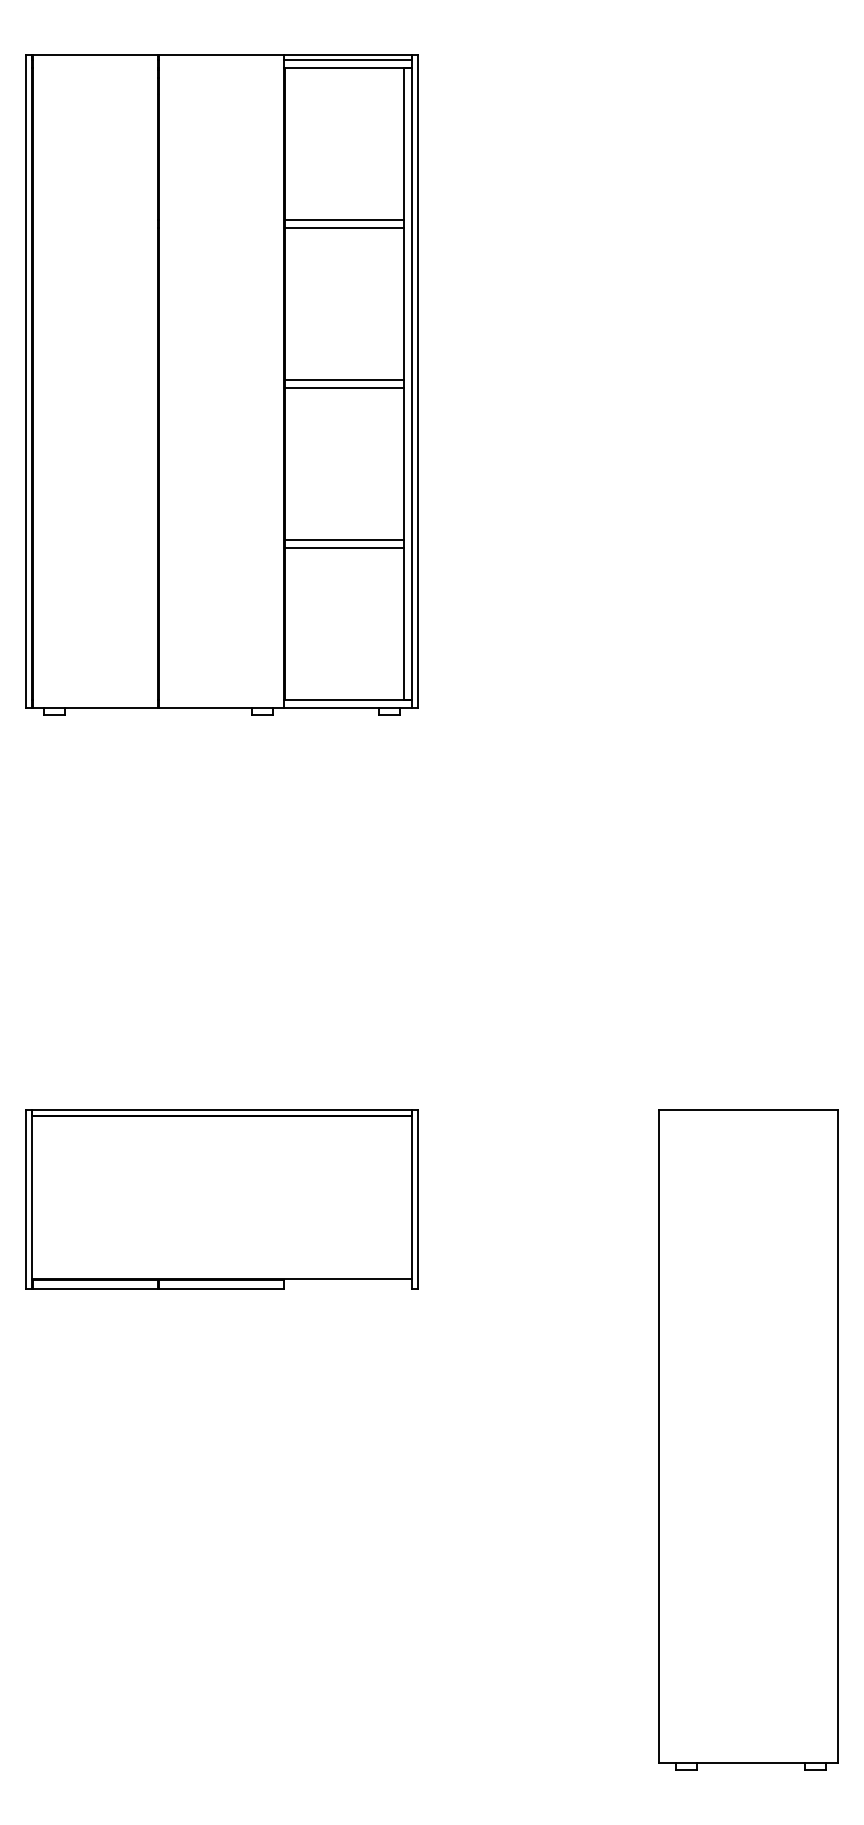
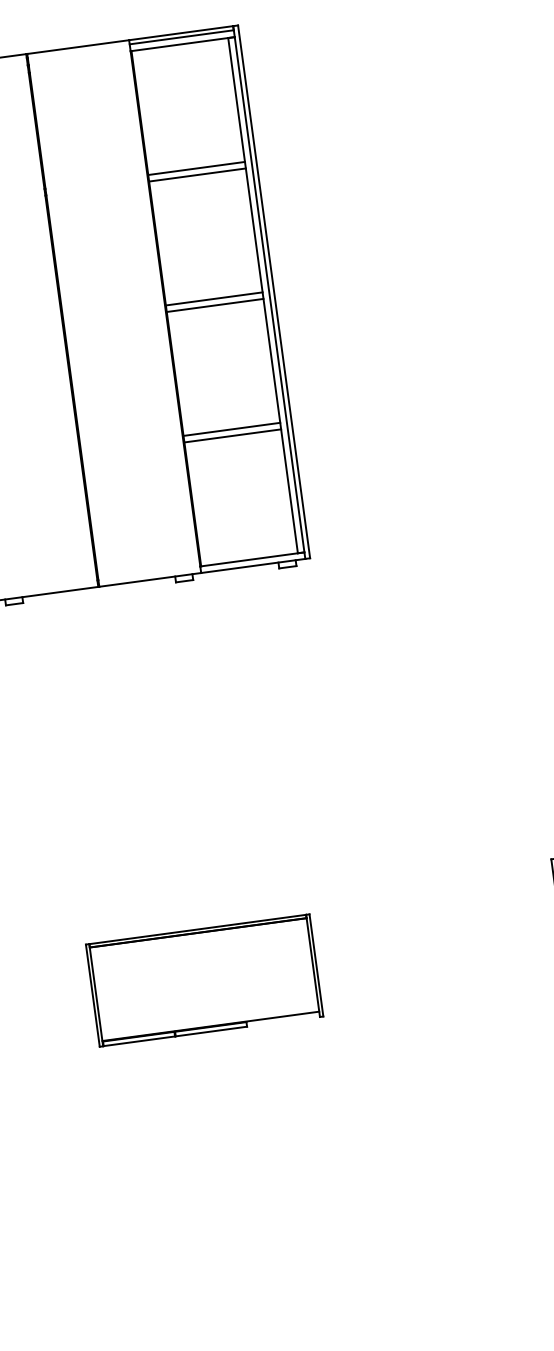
part: (221, 1199) -> (204, 980), size x0.7

